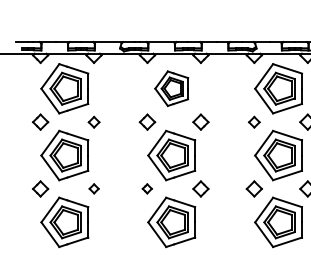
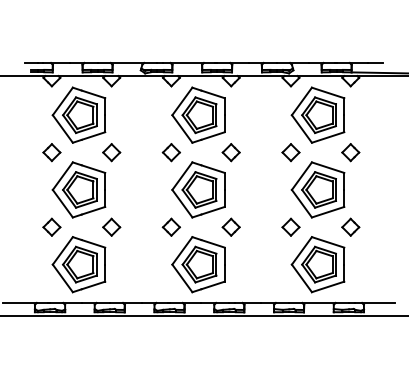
part: (171, 88) -> (198, 114), size x1.43
part: (93, 122) -> (111, 152), size x1.43
part: (253, 122) -> (290, 152), size x1.43
part: (93, 188) -> (111, 226), size x1.67
part: (146, 188) -> (170, 226), size x1.67

